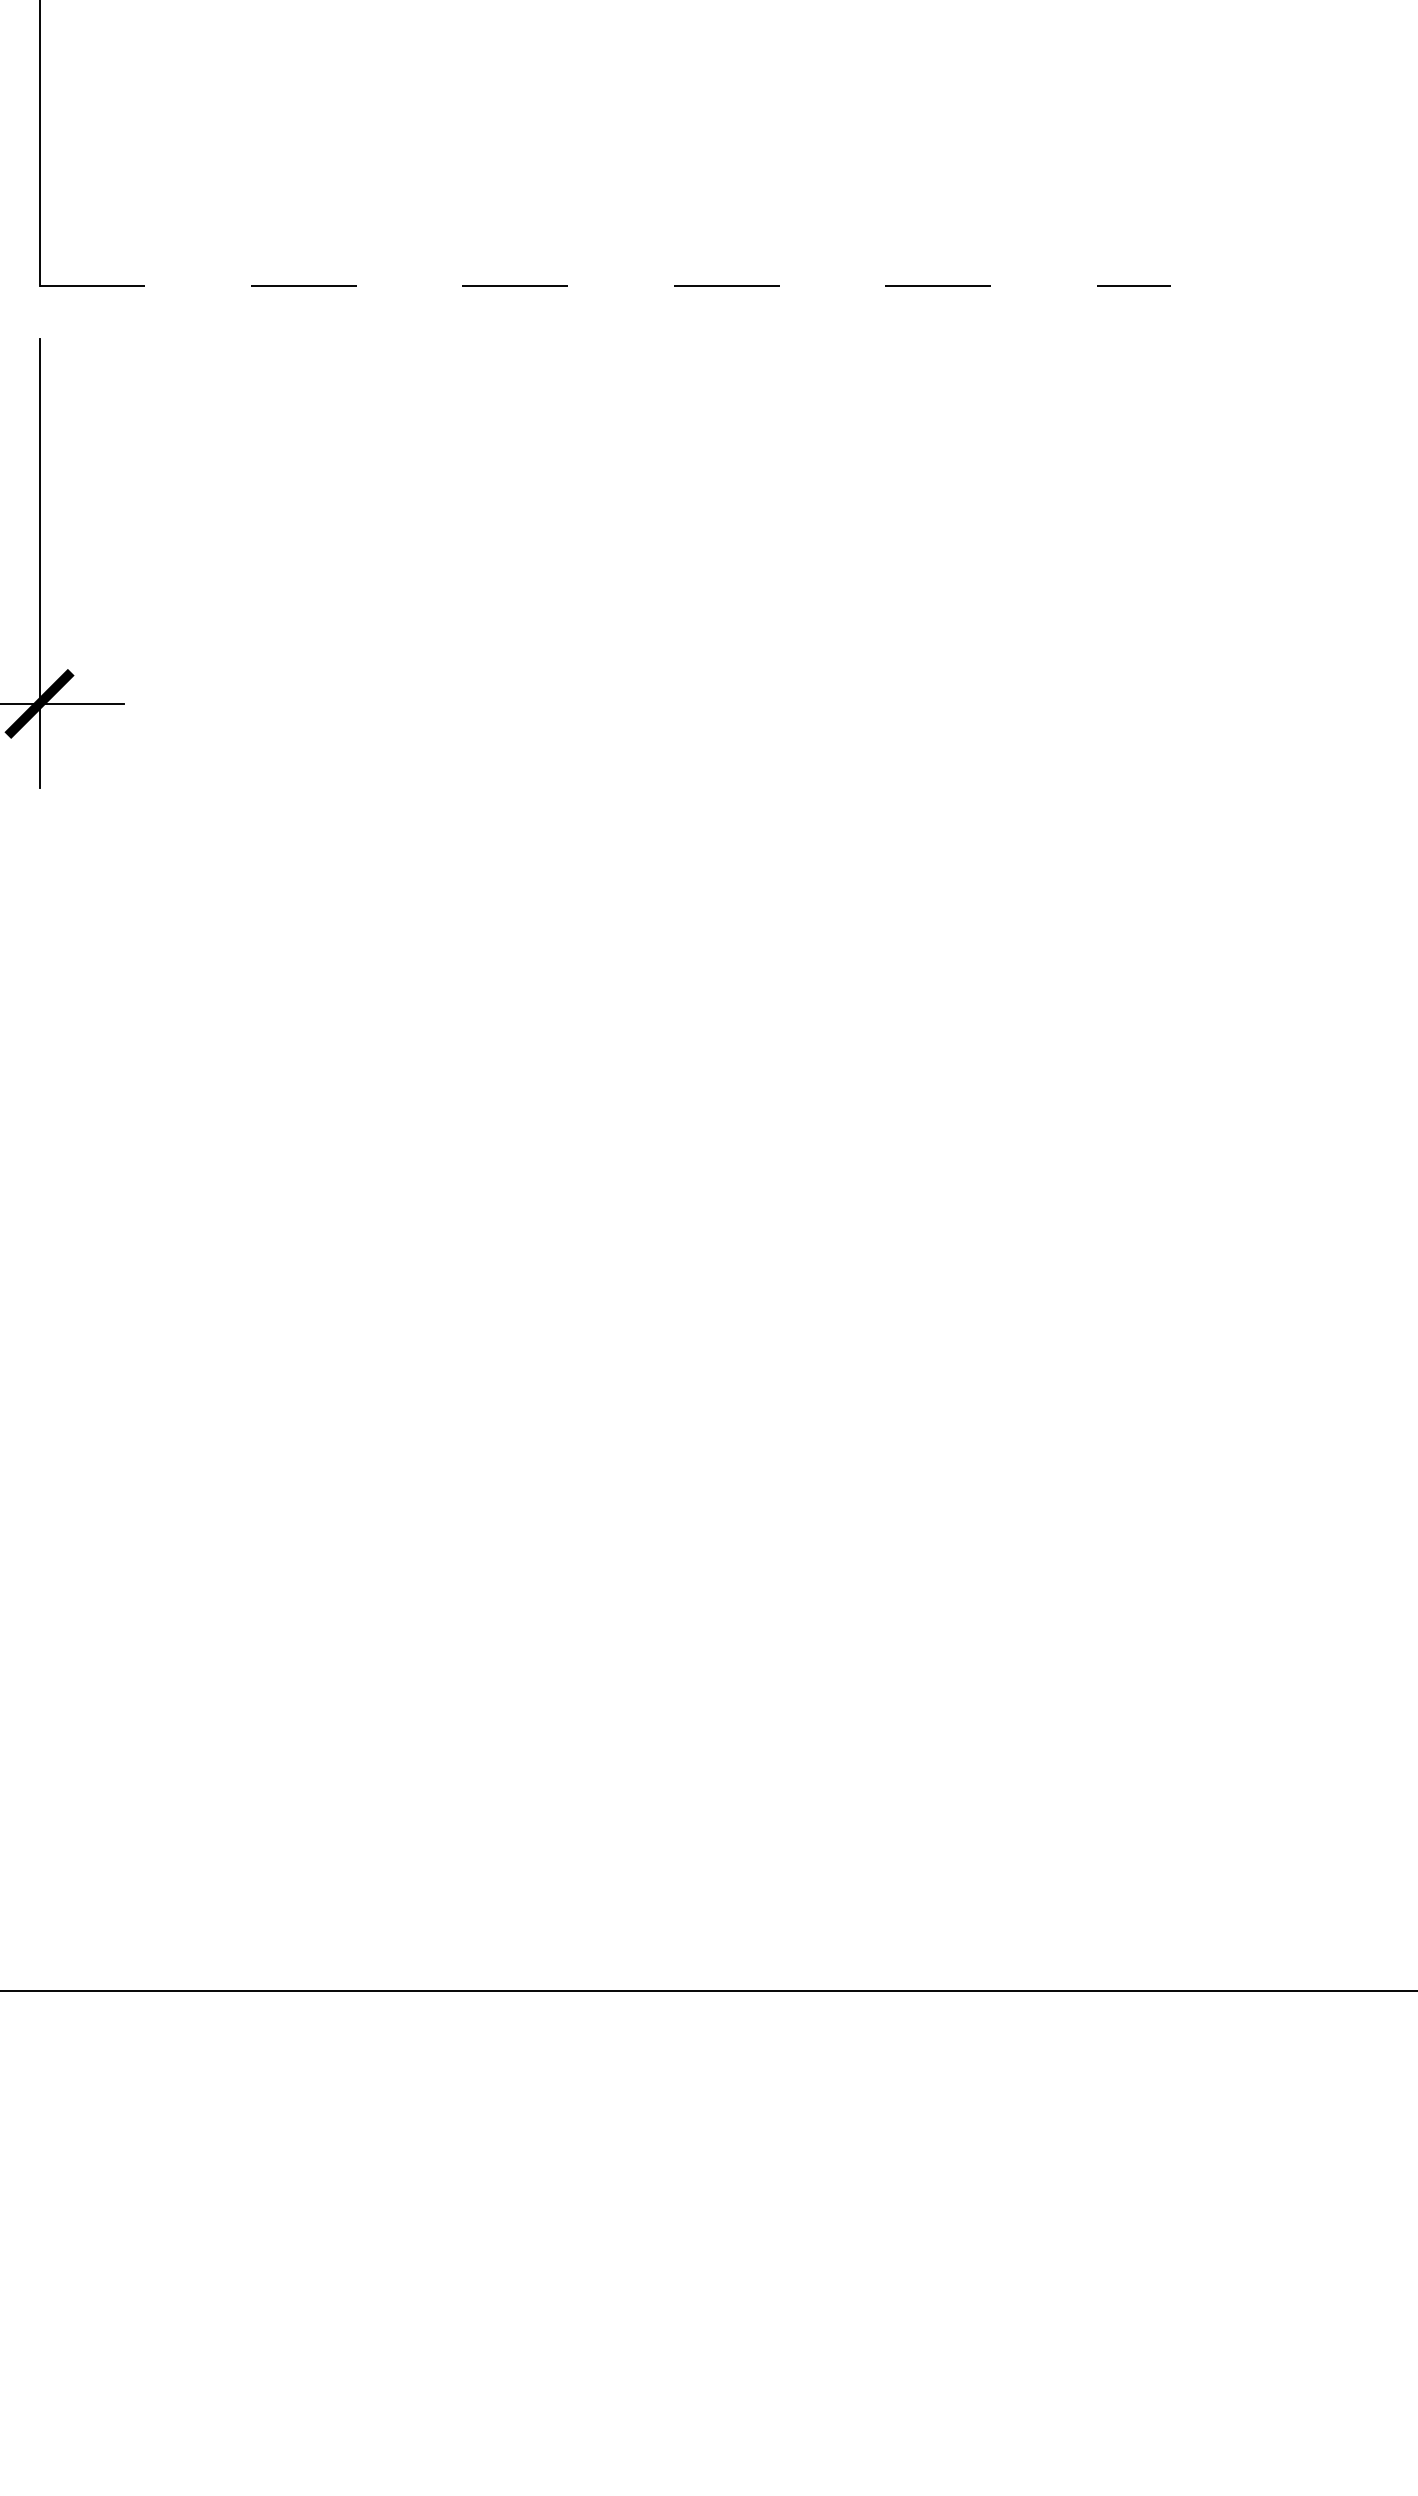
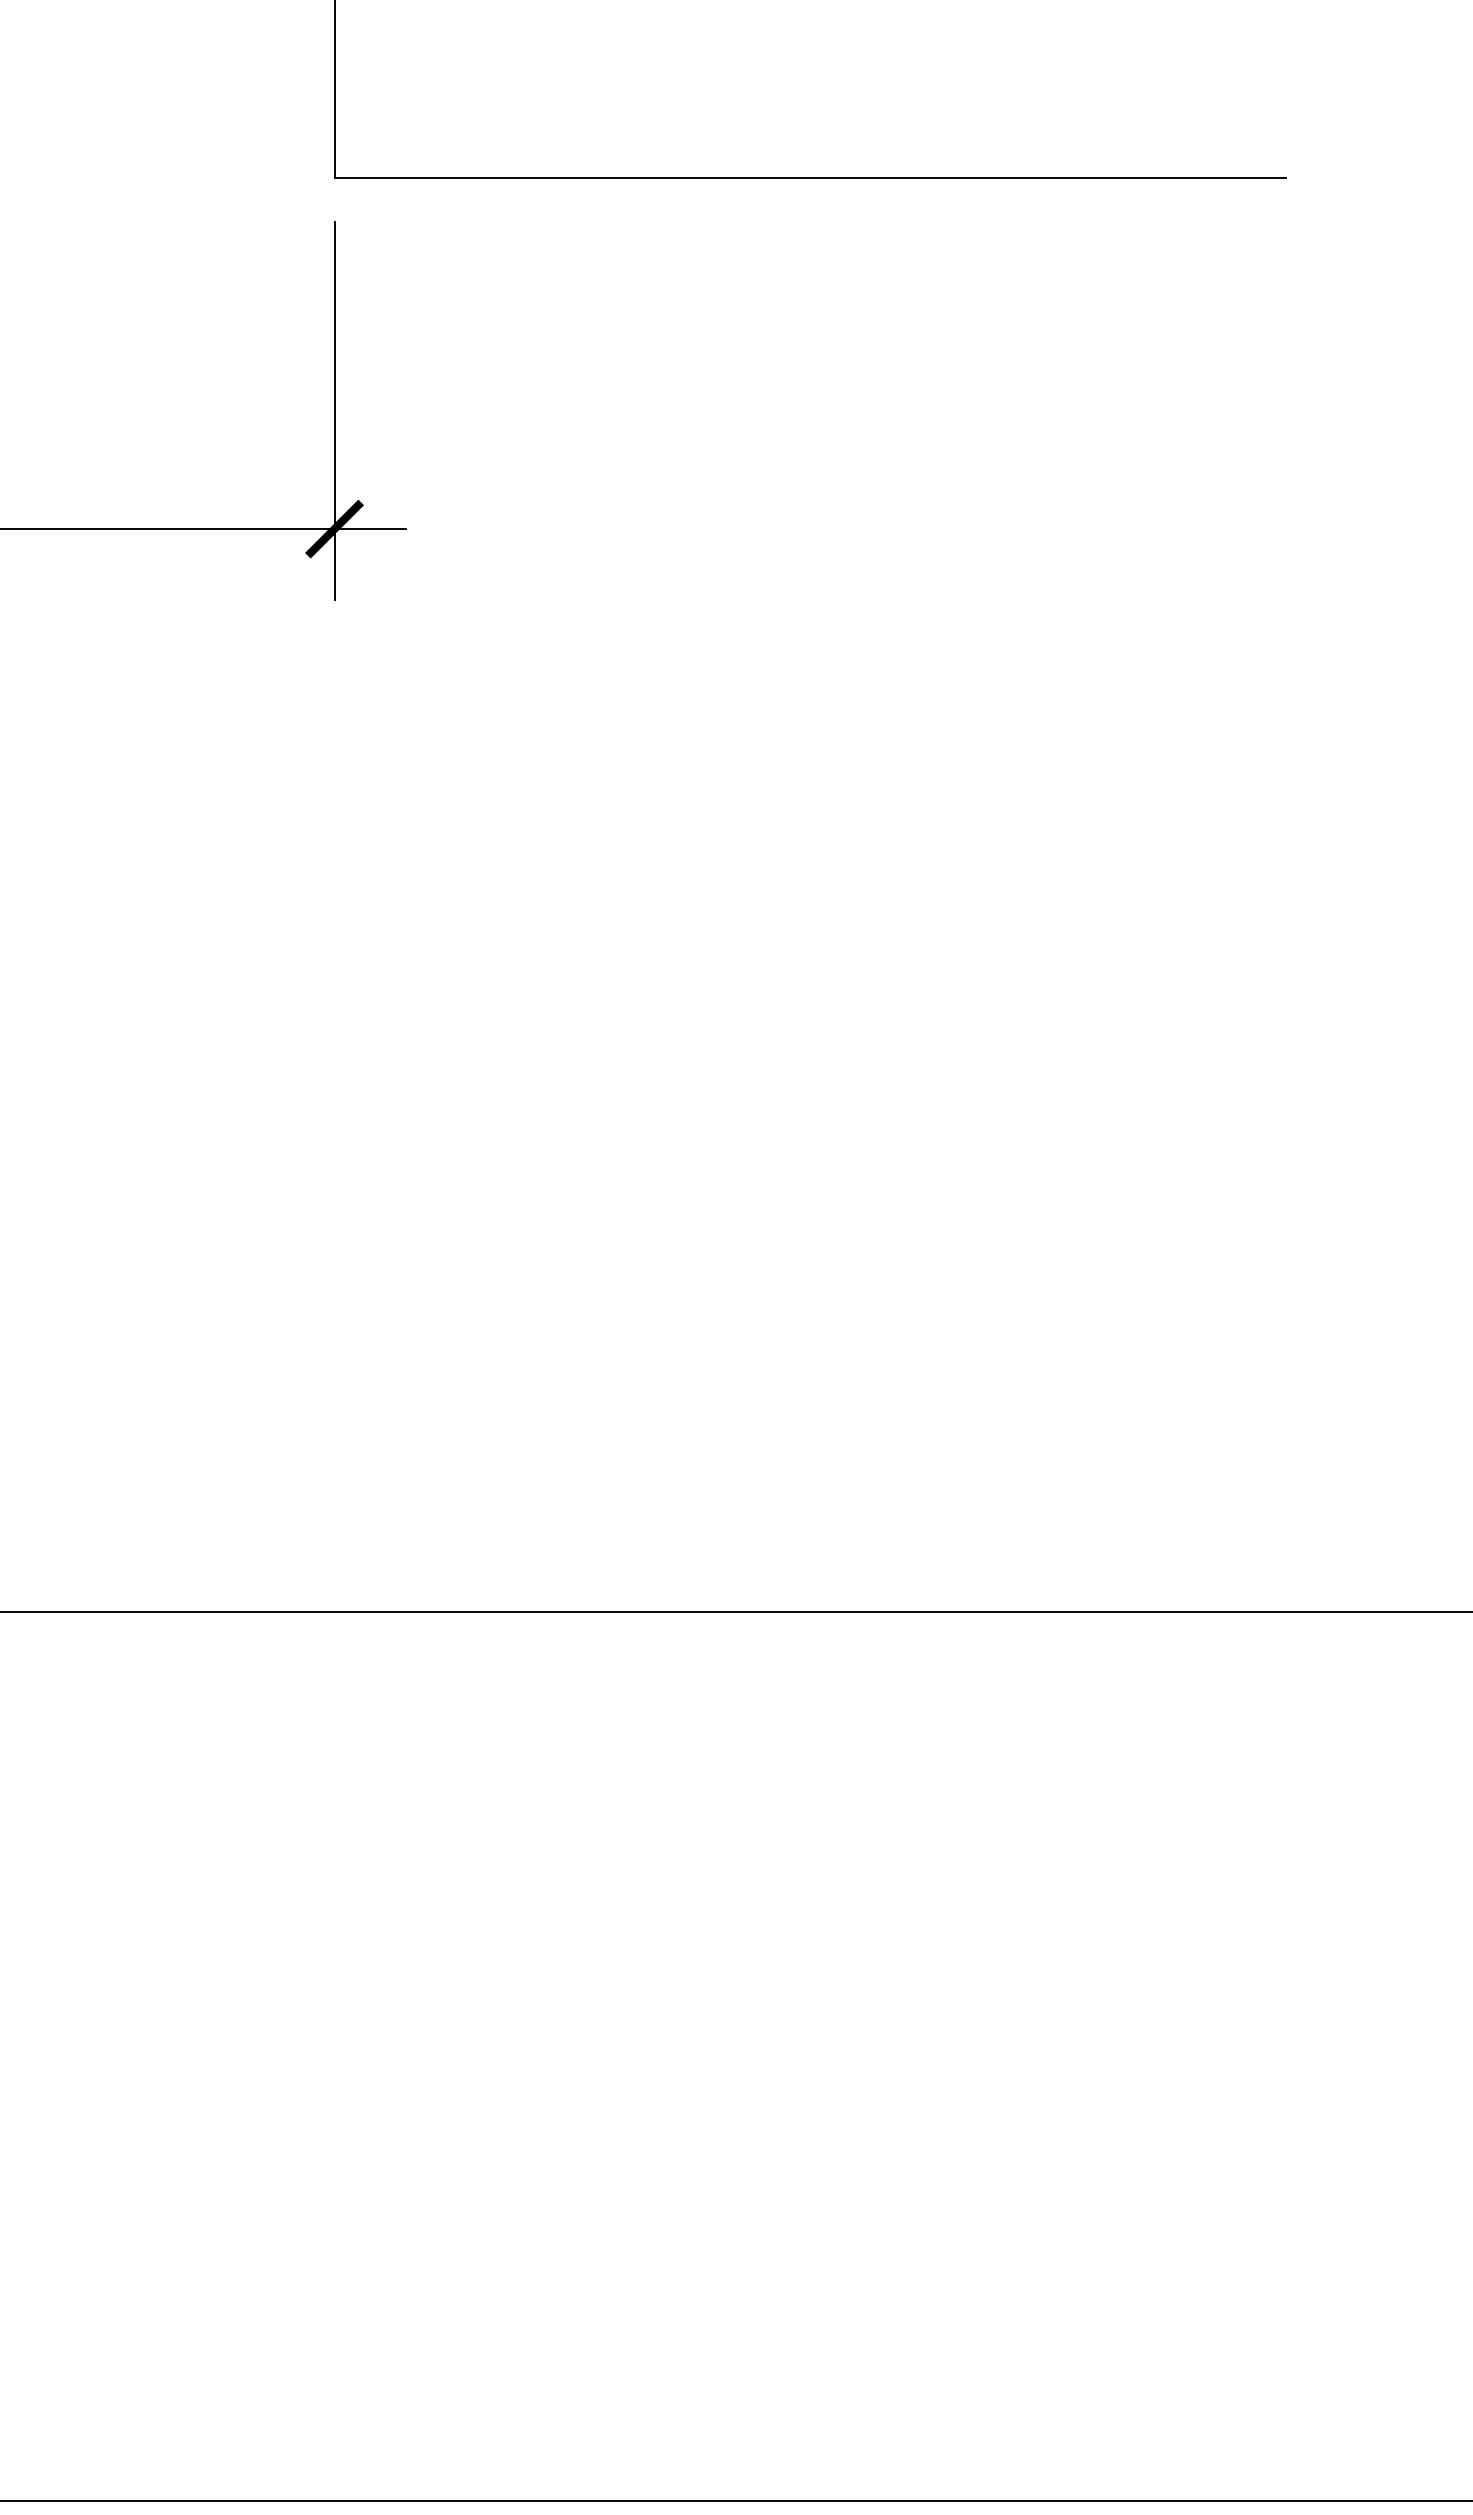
line: (605, 285) -> (810, 177), dashed -> solid

